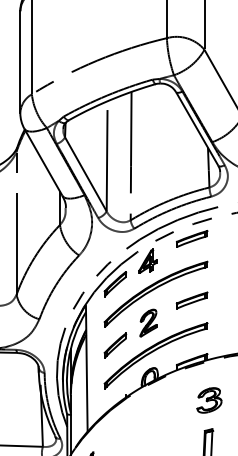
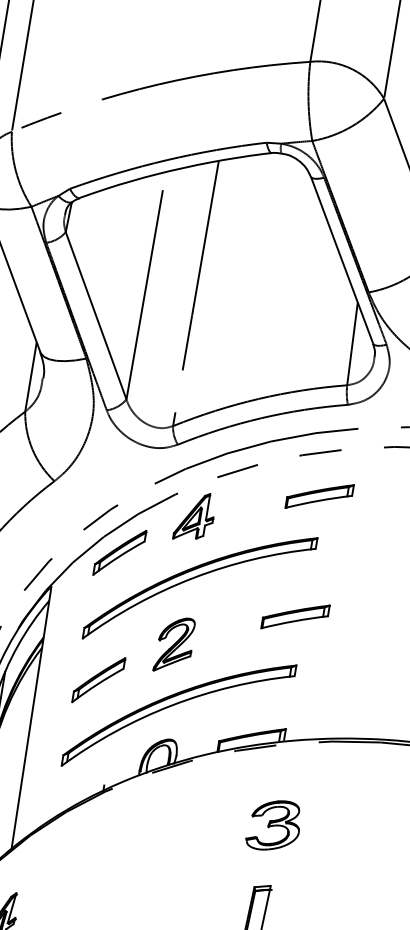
part: (192, 238) -> (320, 495), moved
part: (191, 300) -> (294, 616), moved

